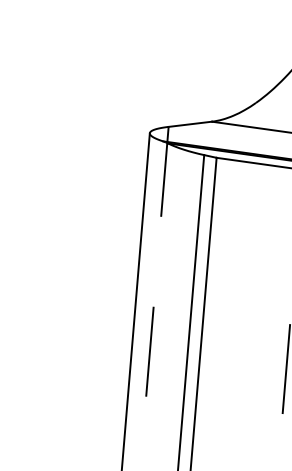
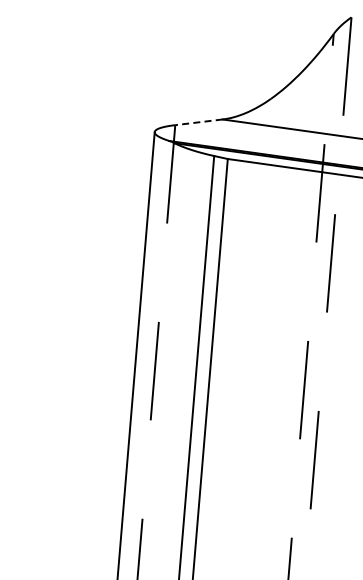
line: (189, 124) -> (198, 122), solid -> dashed

